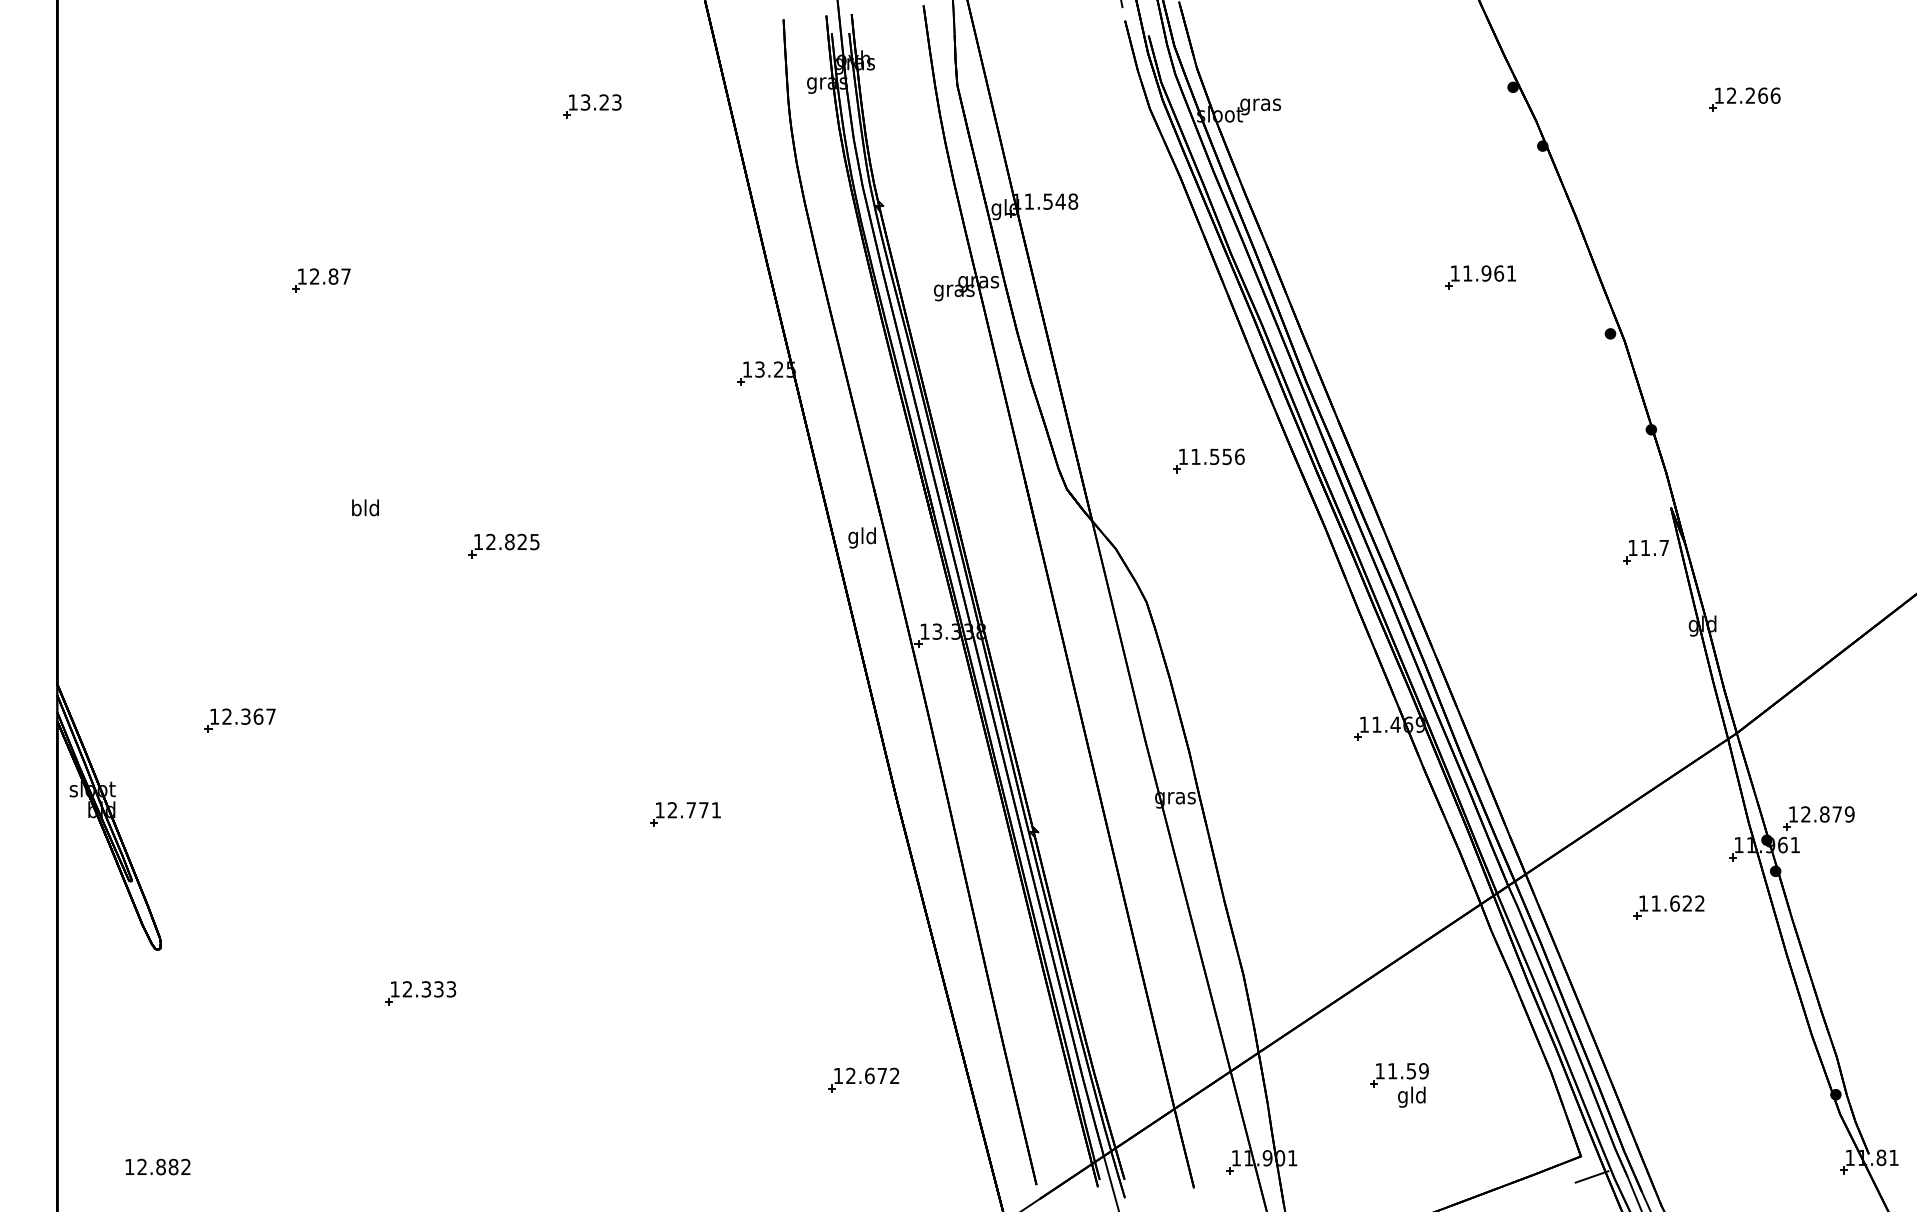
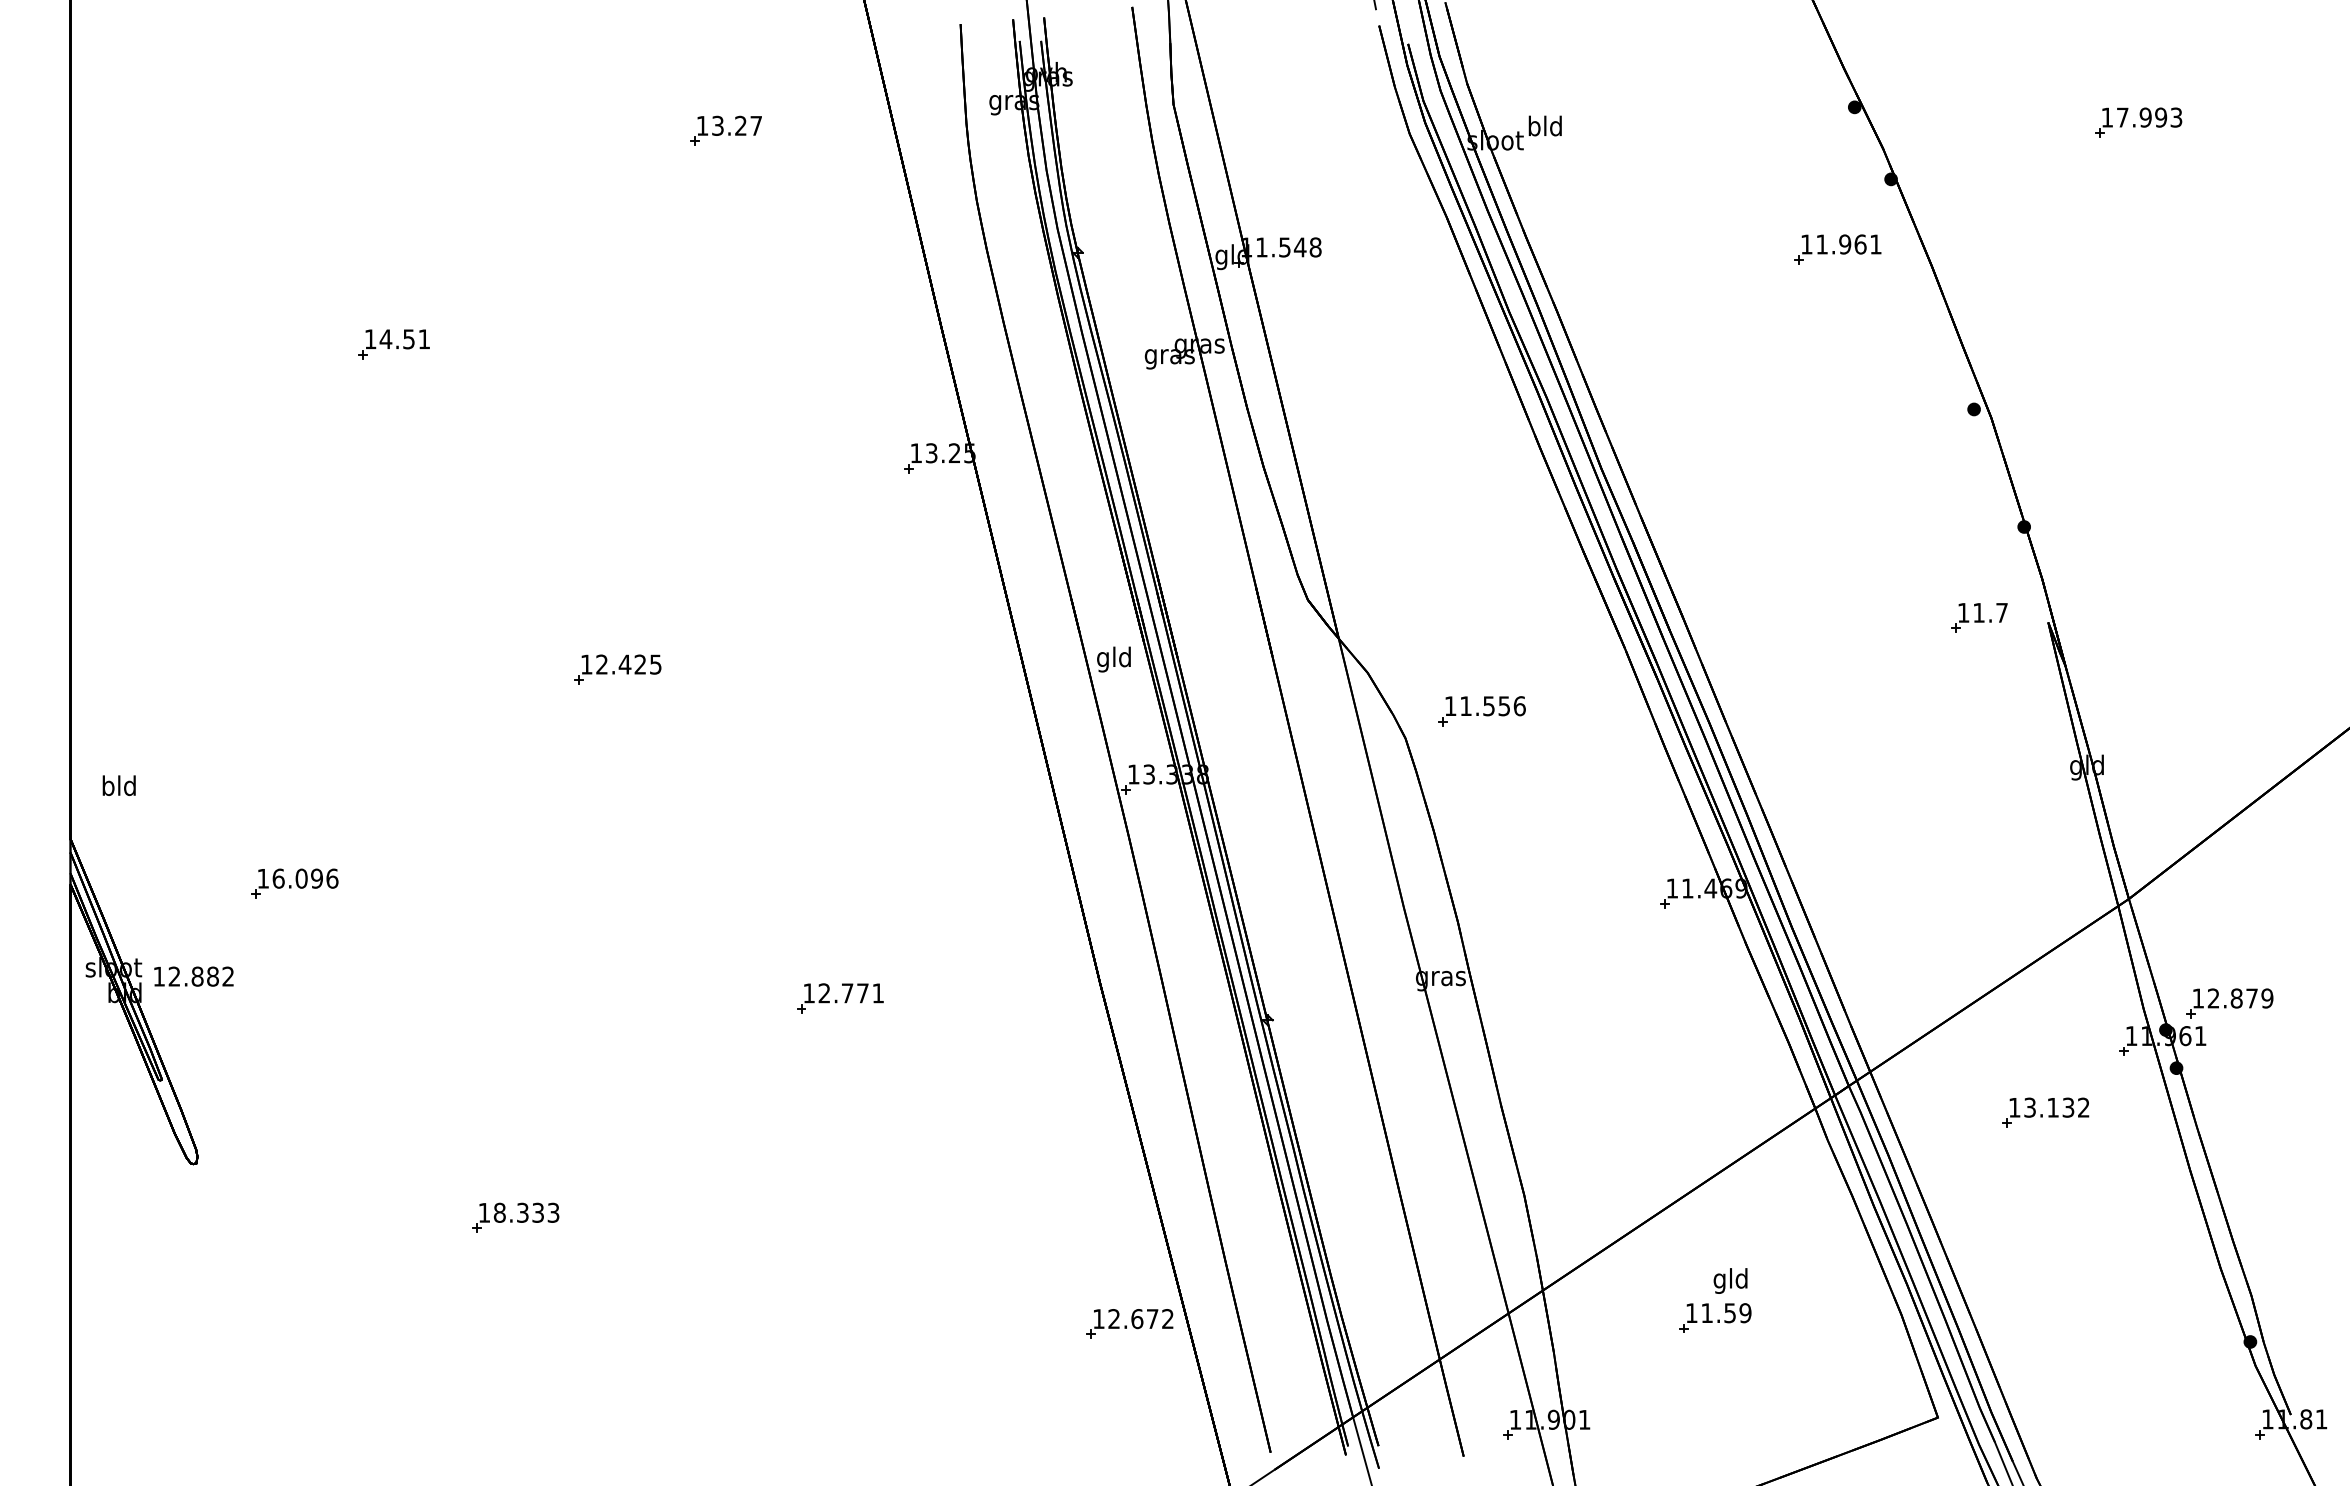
text: (1753, 95) -> (2149, 117), 12.266 -> 17.993
text: (617, 102) -> (756, 125), 13.23 -> 13.27
text: (1260, 104) -> (1545, 128), gras -> bld
text: (329, 276) -> (404, 339), 12.87 -> 14.51
part: (1480, 277) -> (1837, 249), moved
part: (1208, 461) -> (1481, 711), moved
text: (364, 507) -> (118, 785), moved
text: (861, 537) -> (1113, 659), moved
text: (509, 541) -> (624, 664), 12.825 -> 12.425
part: (1645, 551) -> (1979, 617), moved
text: (249, 716) -> (305, 878), 12.367 -> 16.096
text: (1672, 903) -> (2049, 1107), 11.622 -> 13.132
text: (407, 989) -> (499, 1212), 12.333 -> 18.333
part: (863, 1079) -> (1129, 1323), moved
text: (1411, 1096) -> (1730, 1280), moved
text: (157, 1166) -> (193, 976), moved
line: (1592, 1176) -> (1951, 1442), removed

